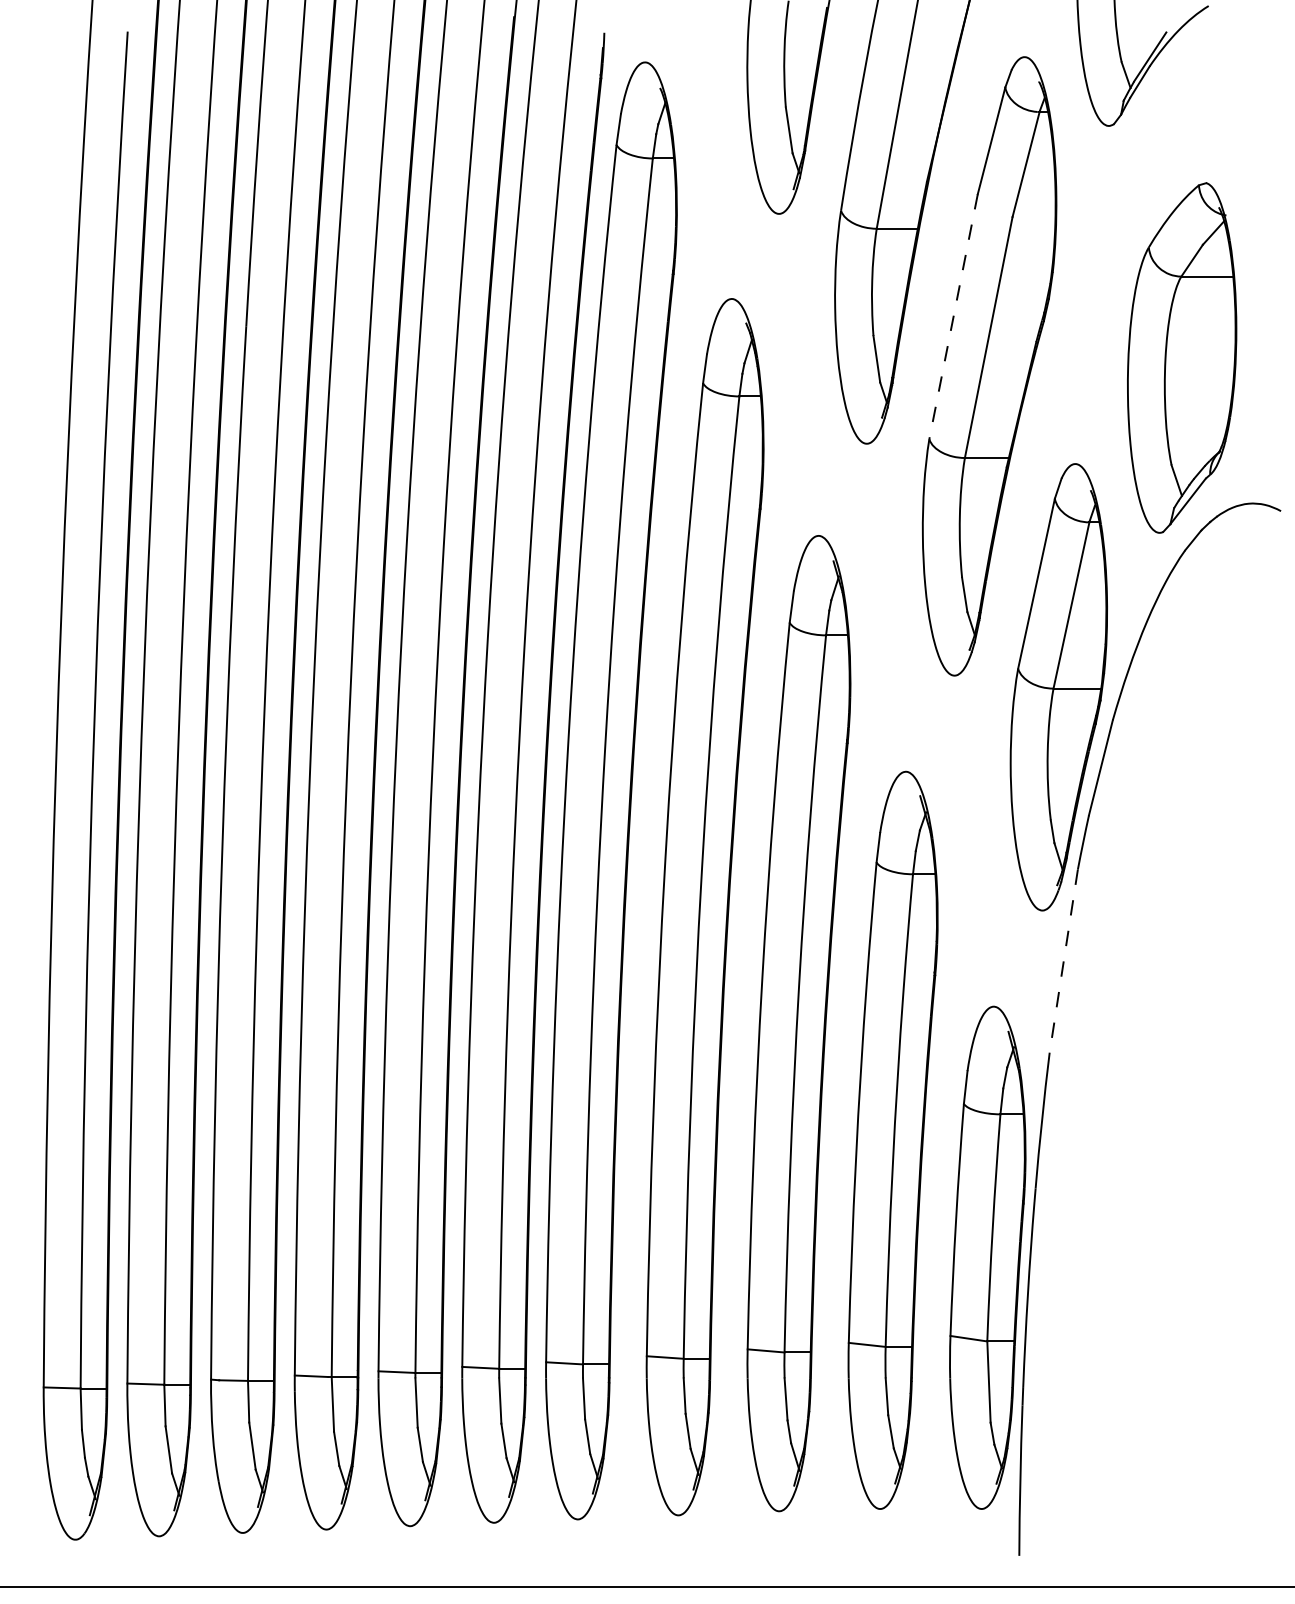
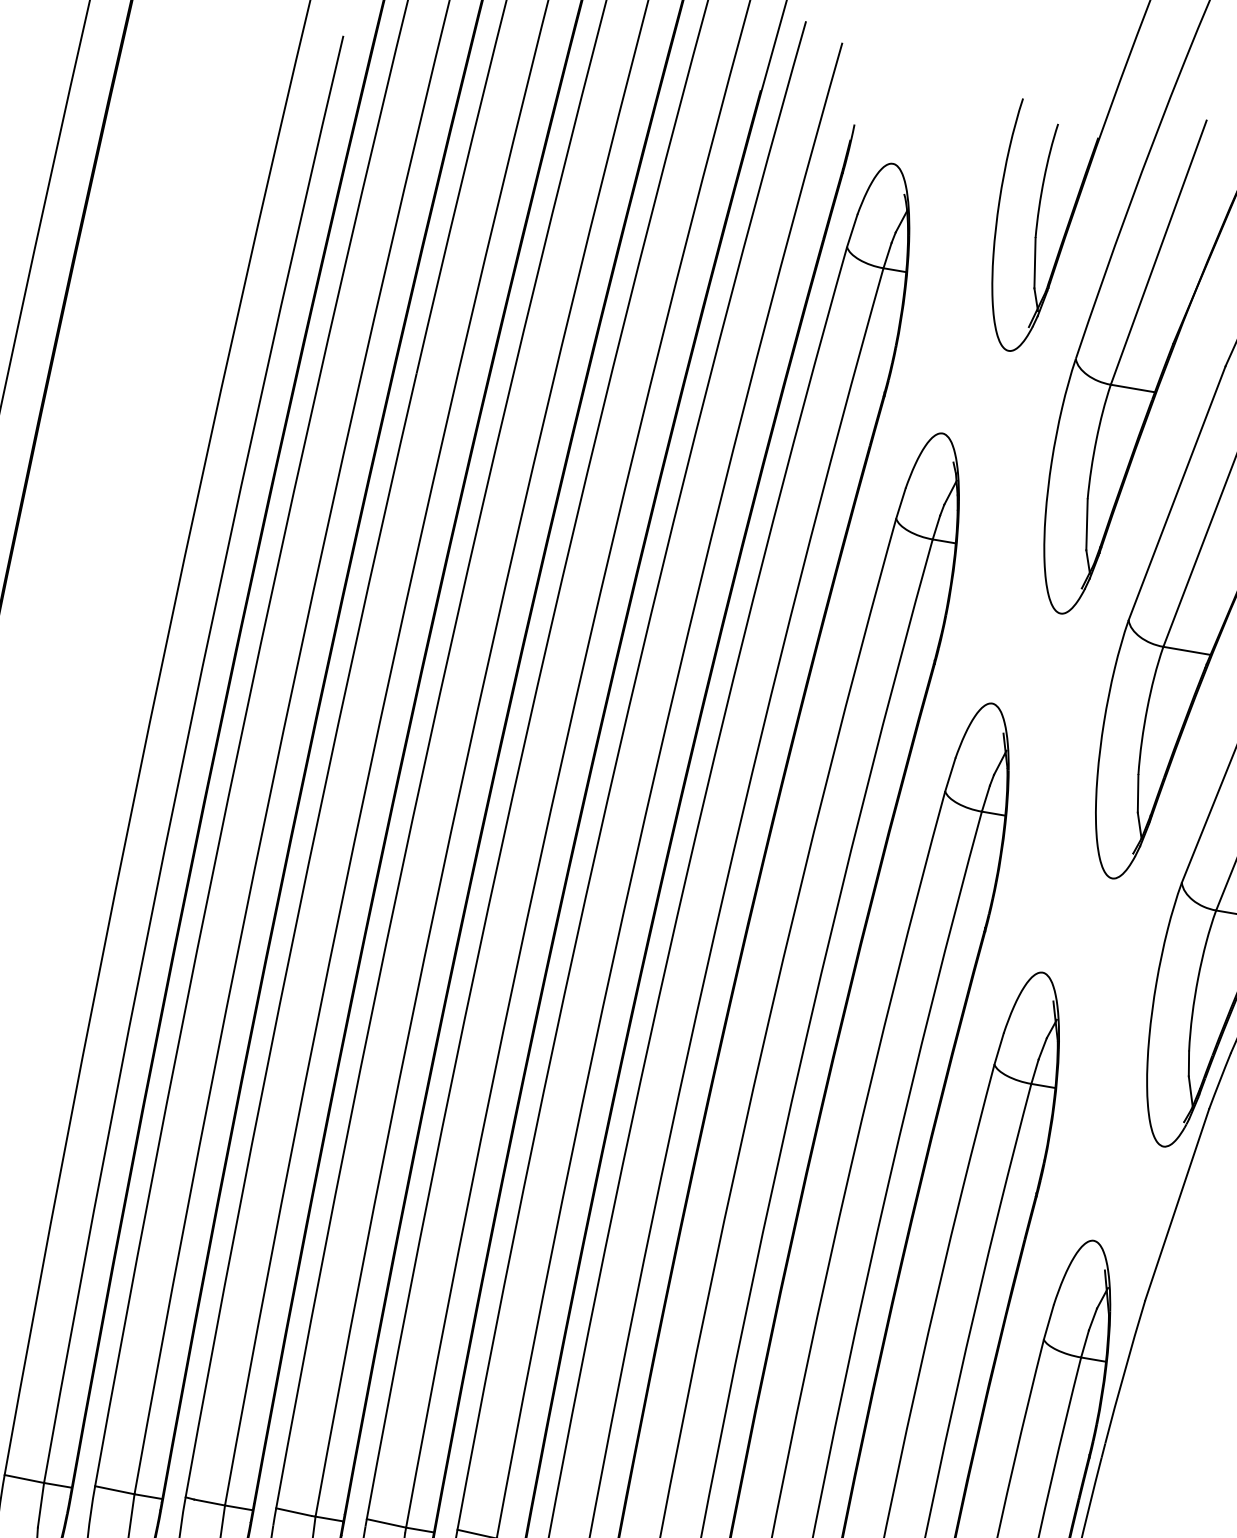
line: (953, 316) -> (1177, 492), dashed -> solid
line: (1063, 961) -> (1176, 1205), dashed -> solid

